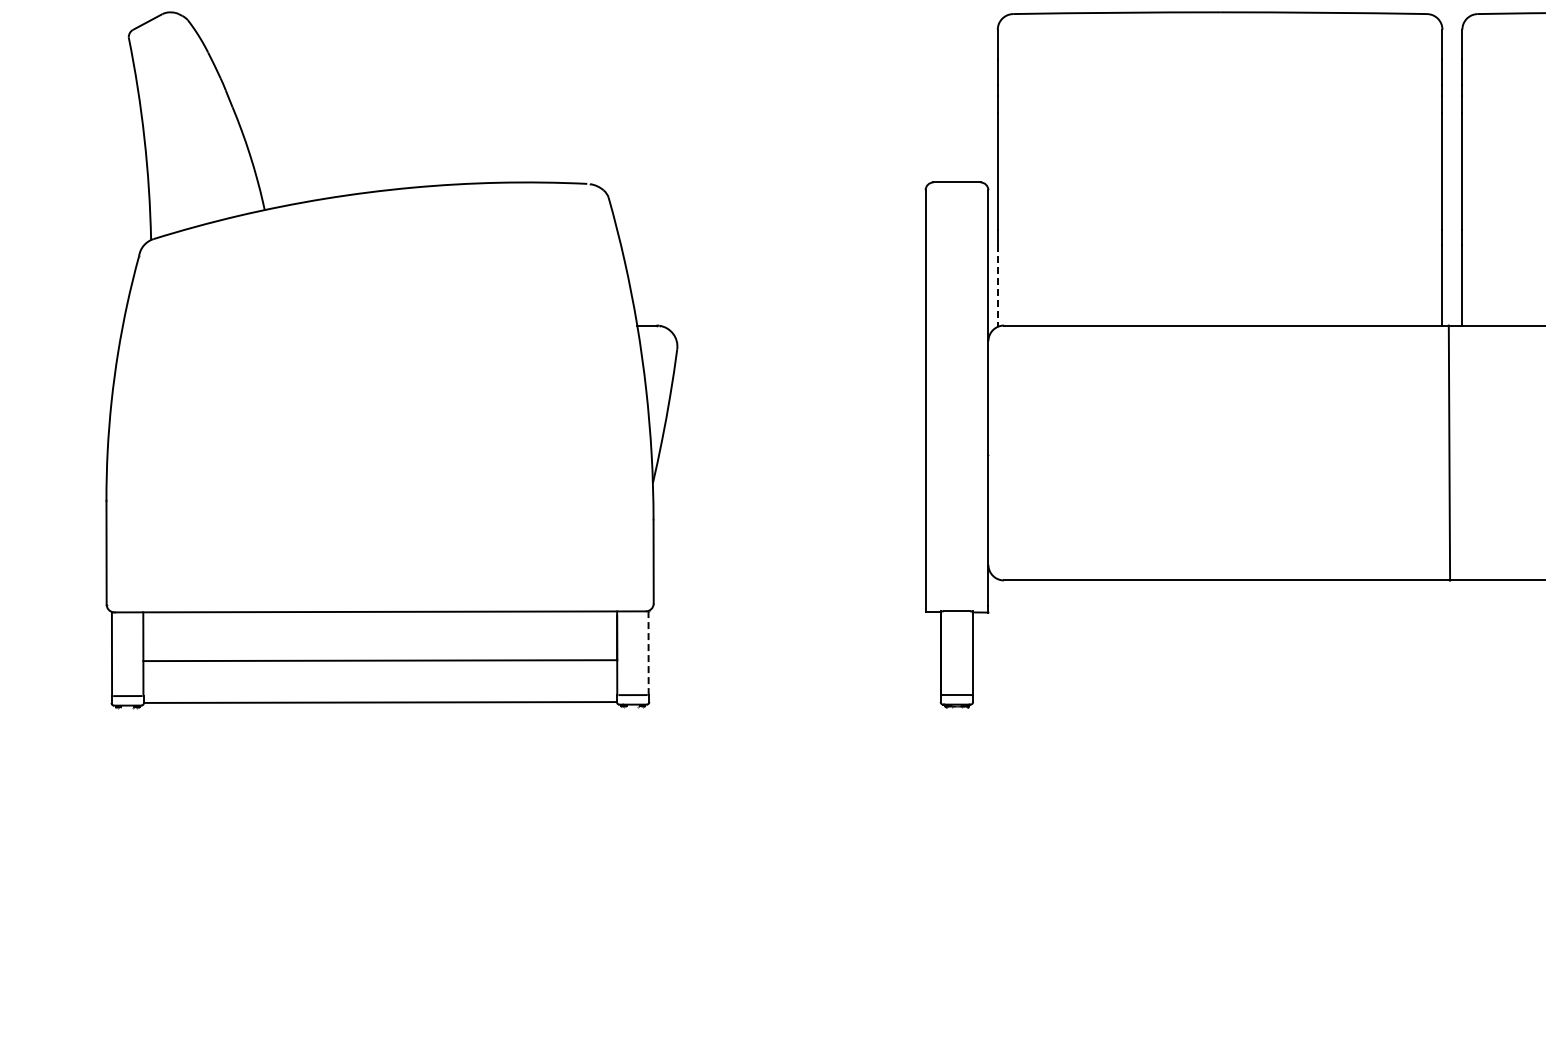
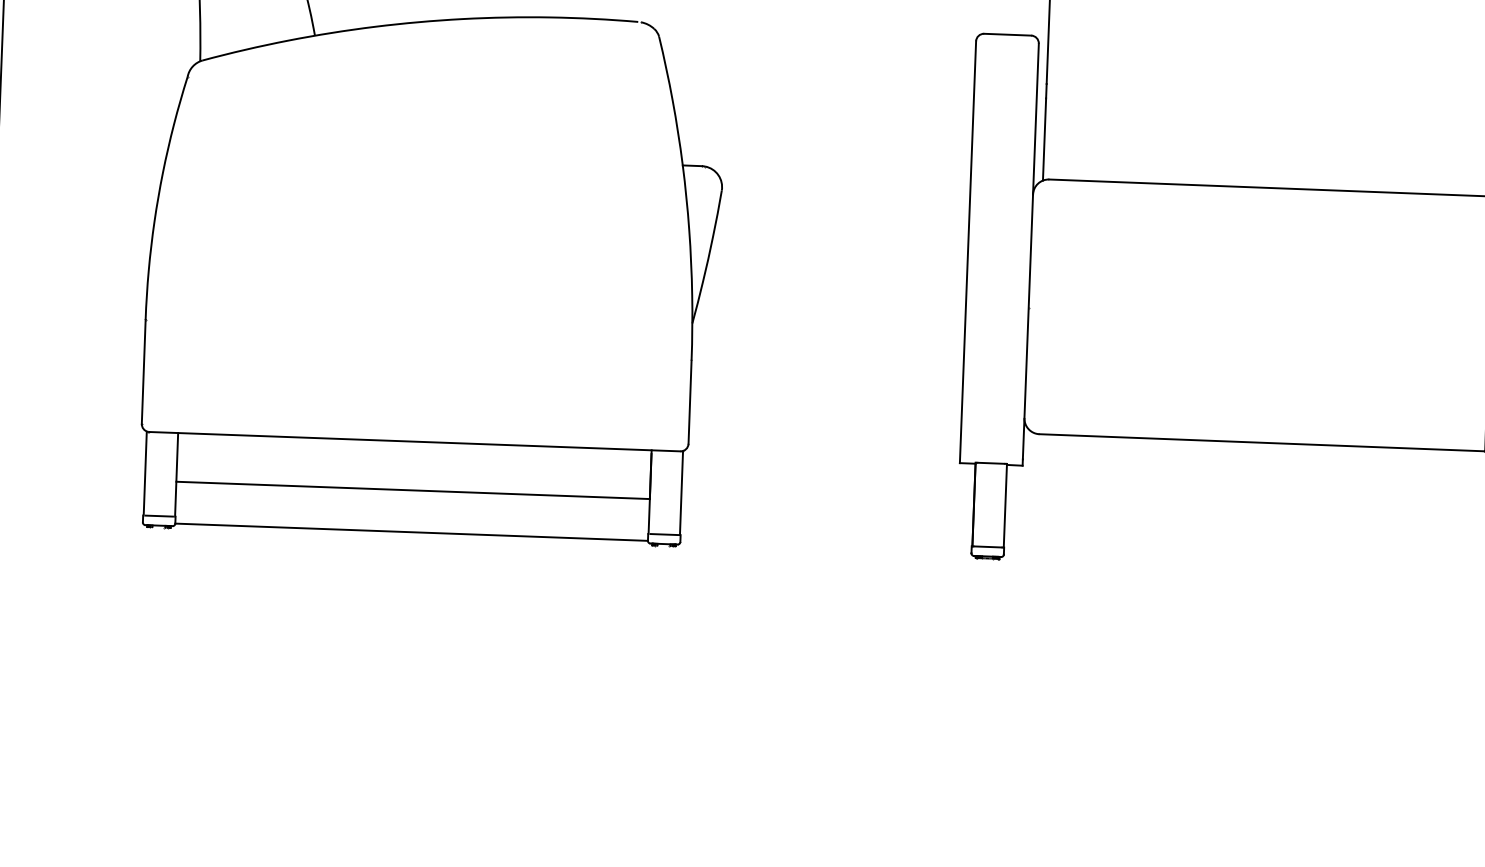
line: (997, 286) -> (1044, 140), dashed -> solid
line: (648, 653) -> (681, 493), dashed -> solid

